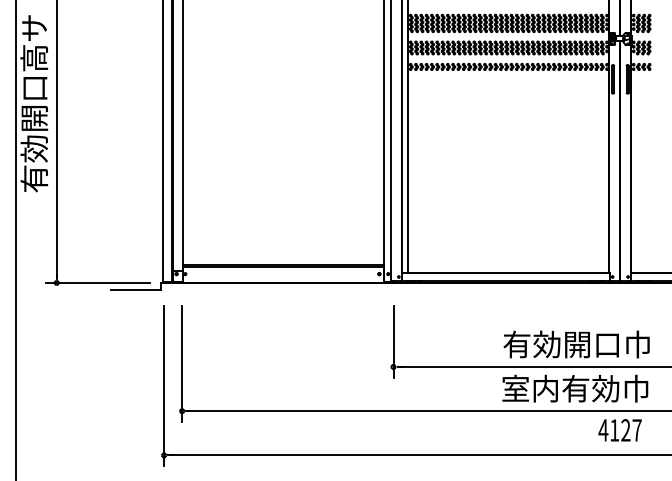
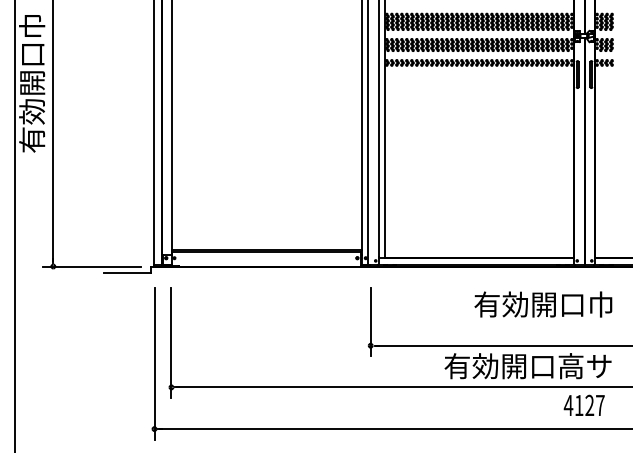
text: (34, 103) -> (32, 97), 有効開口高サ -> 有効開口巾
text: (576, 344) -> (543, 304), moved
text: (559, 389) -> (527, 366), 室内有効巾 -> 有効開口高サ

